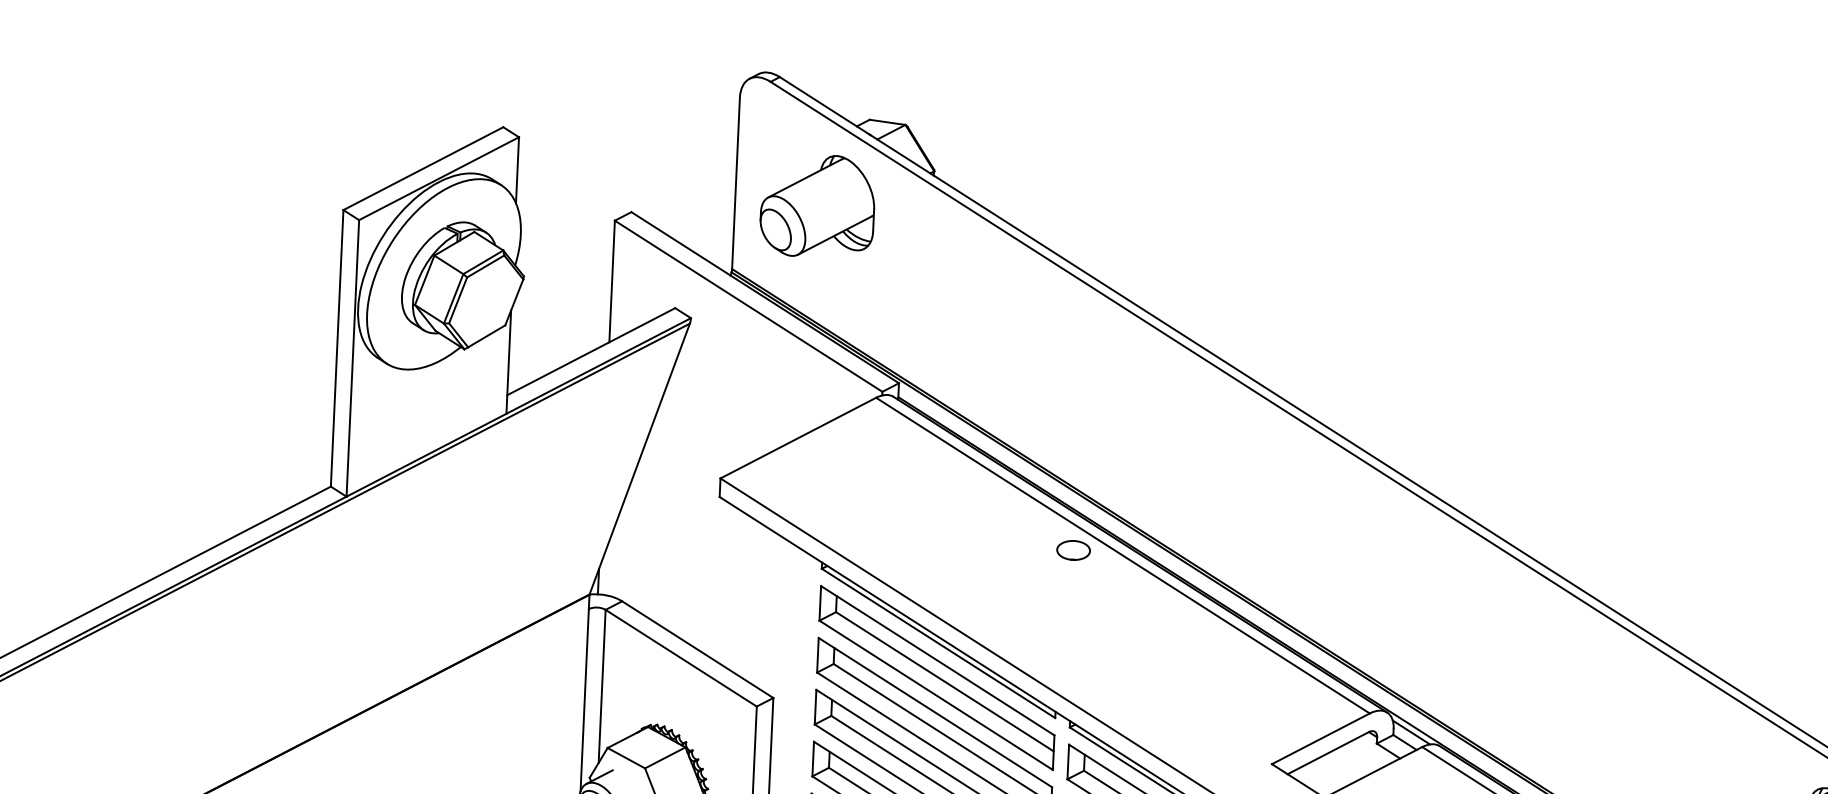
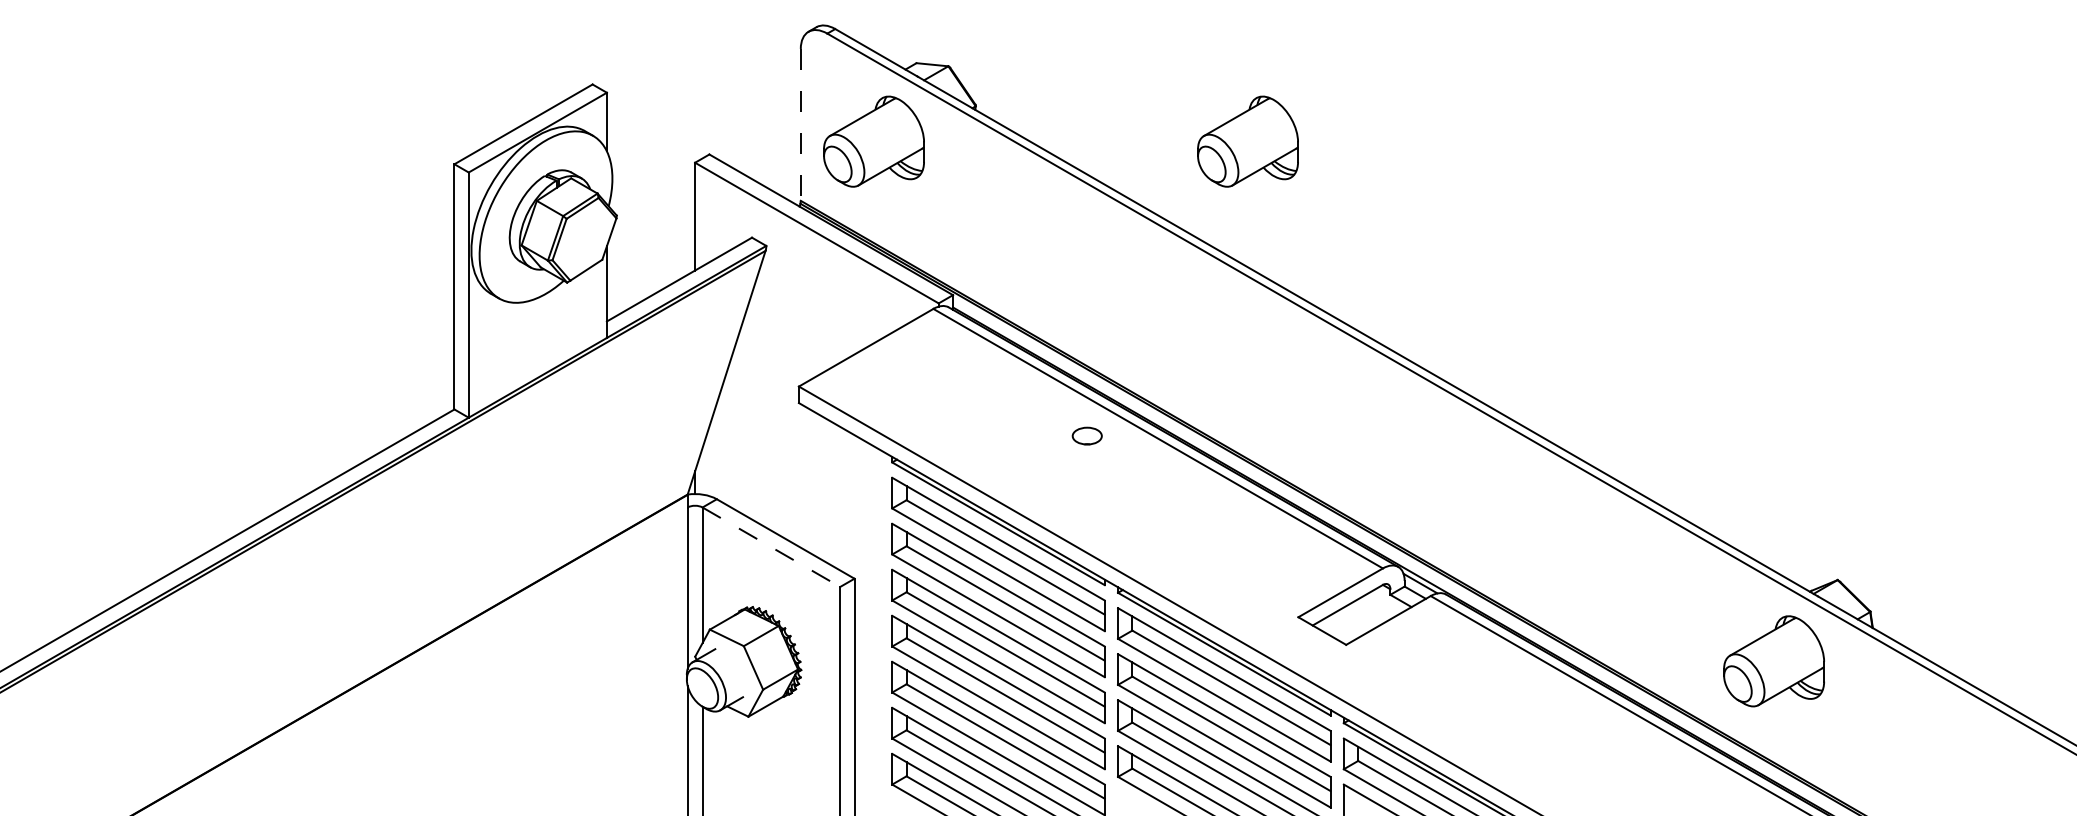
line: (735, 182) -> (800, 124), solid -> dashed
part: (1238, 225) -> (1247, 141), added
part: (1072, 549) -> (1086, 435), moved
line: (681, 658) -> (771, 547), solid -> dashed

